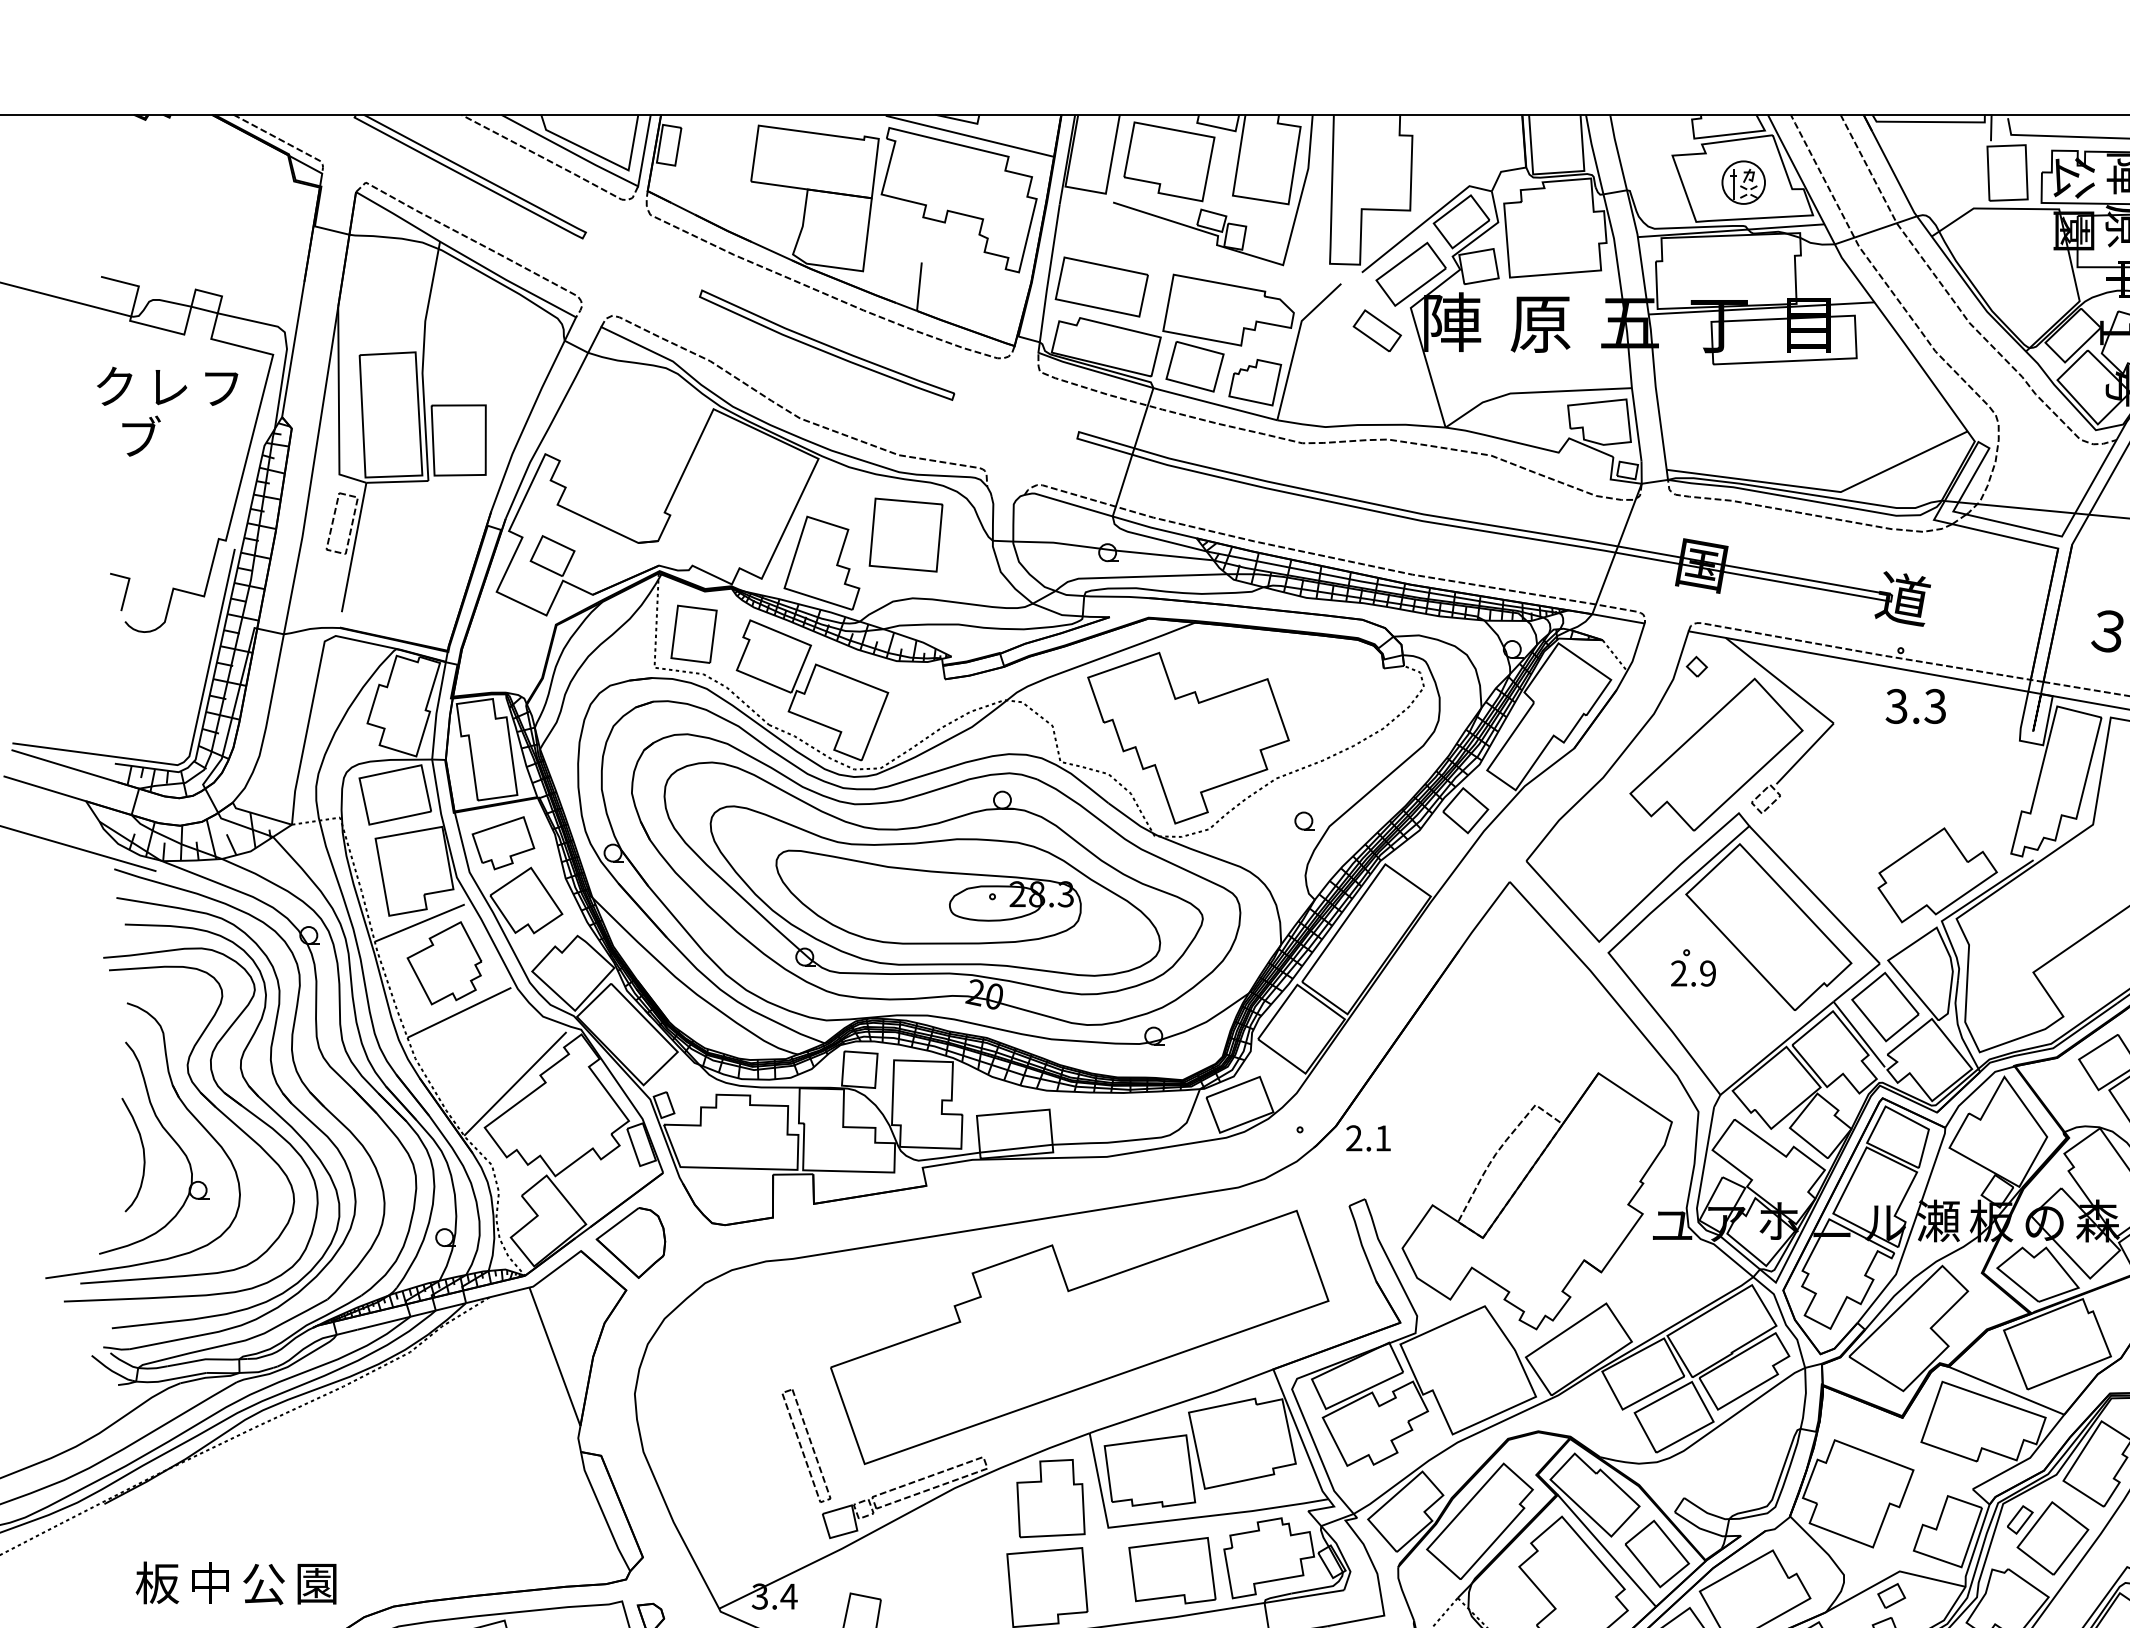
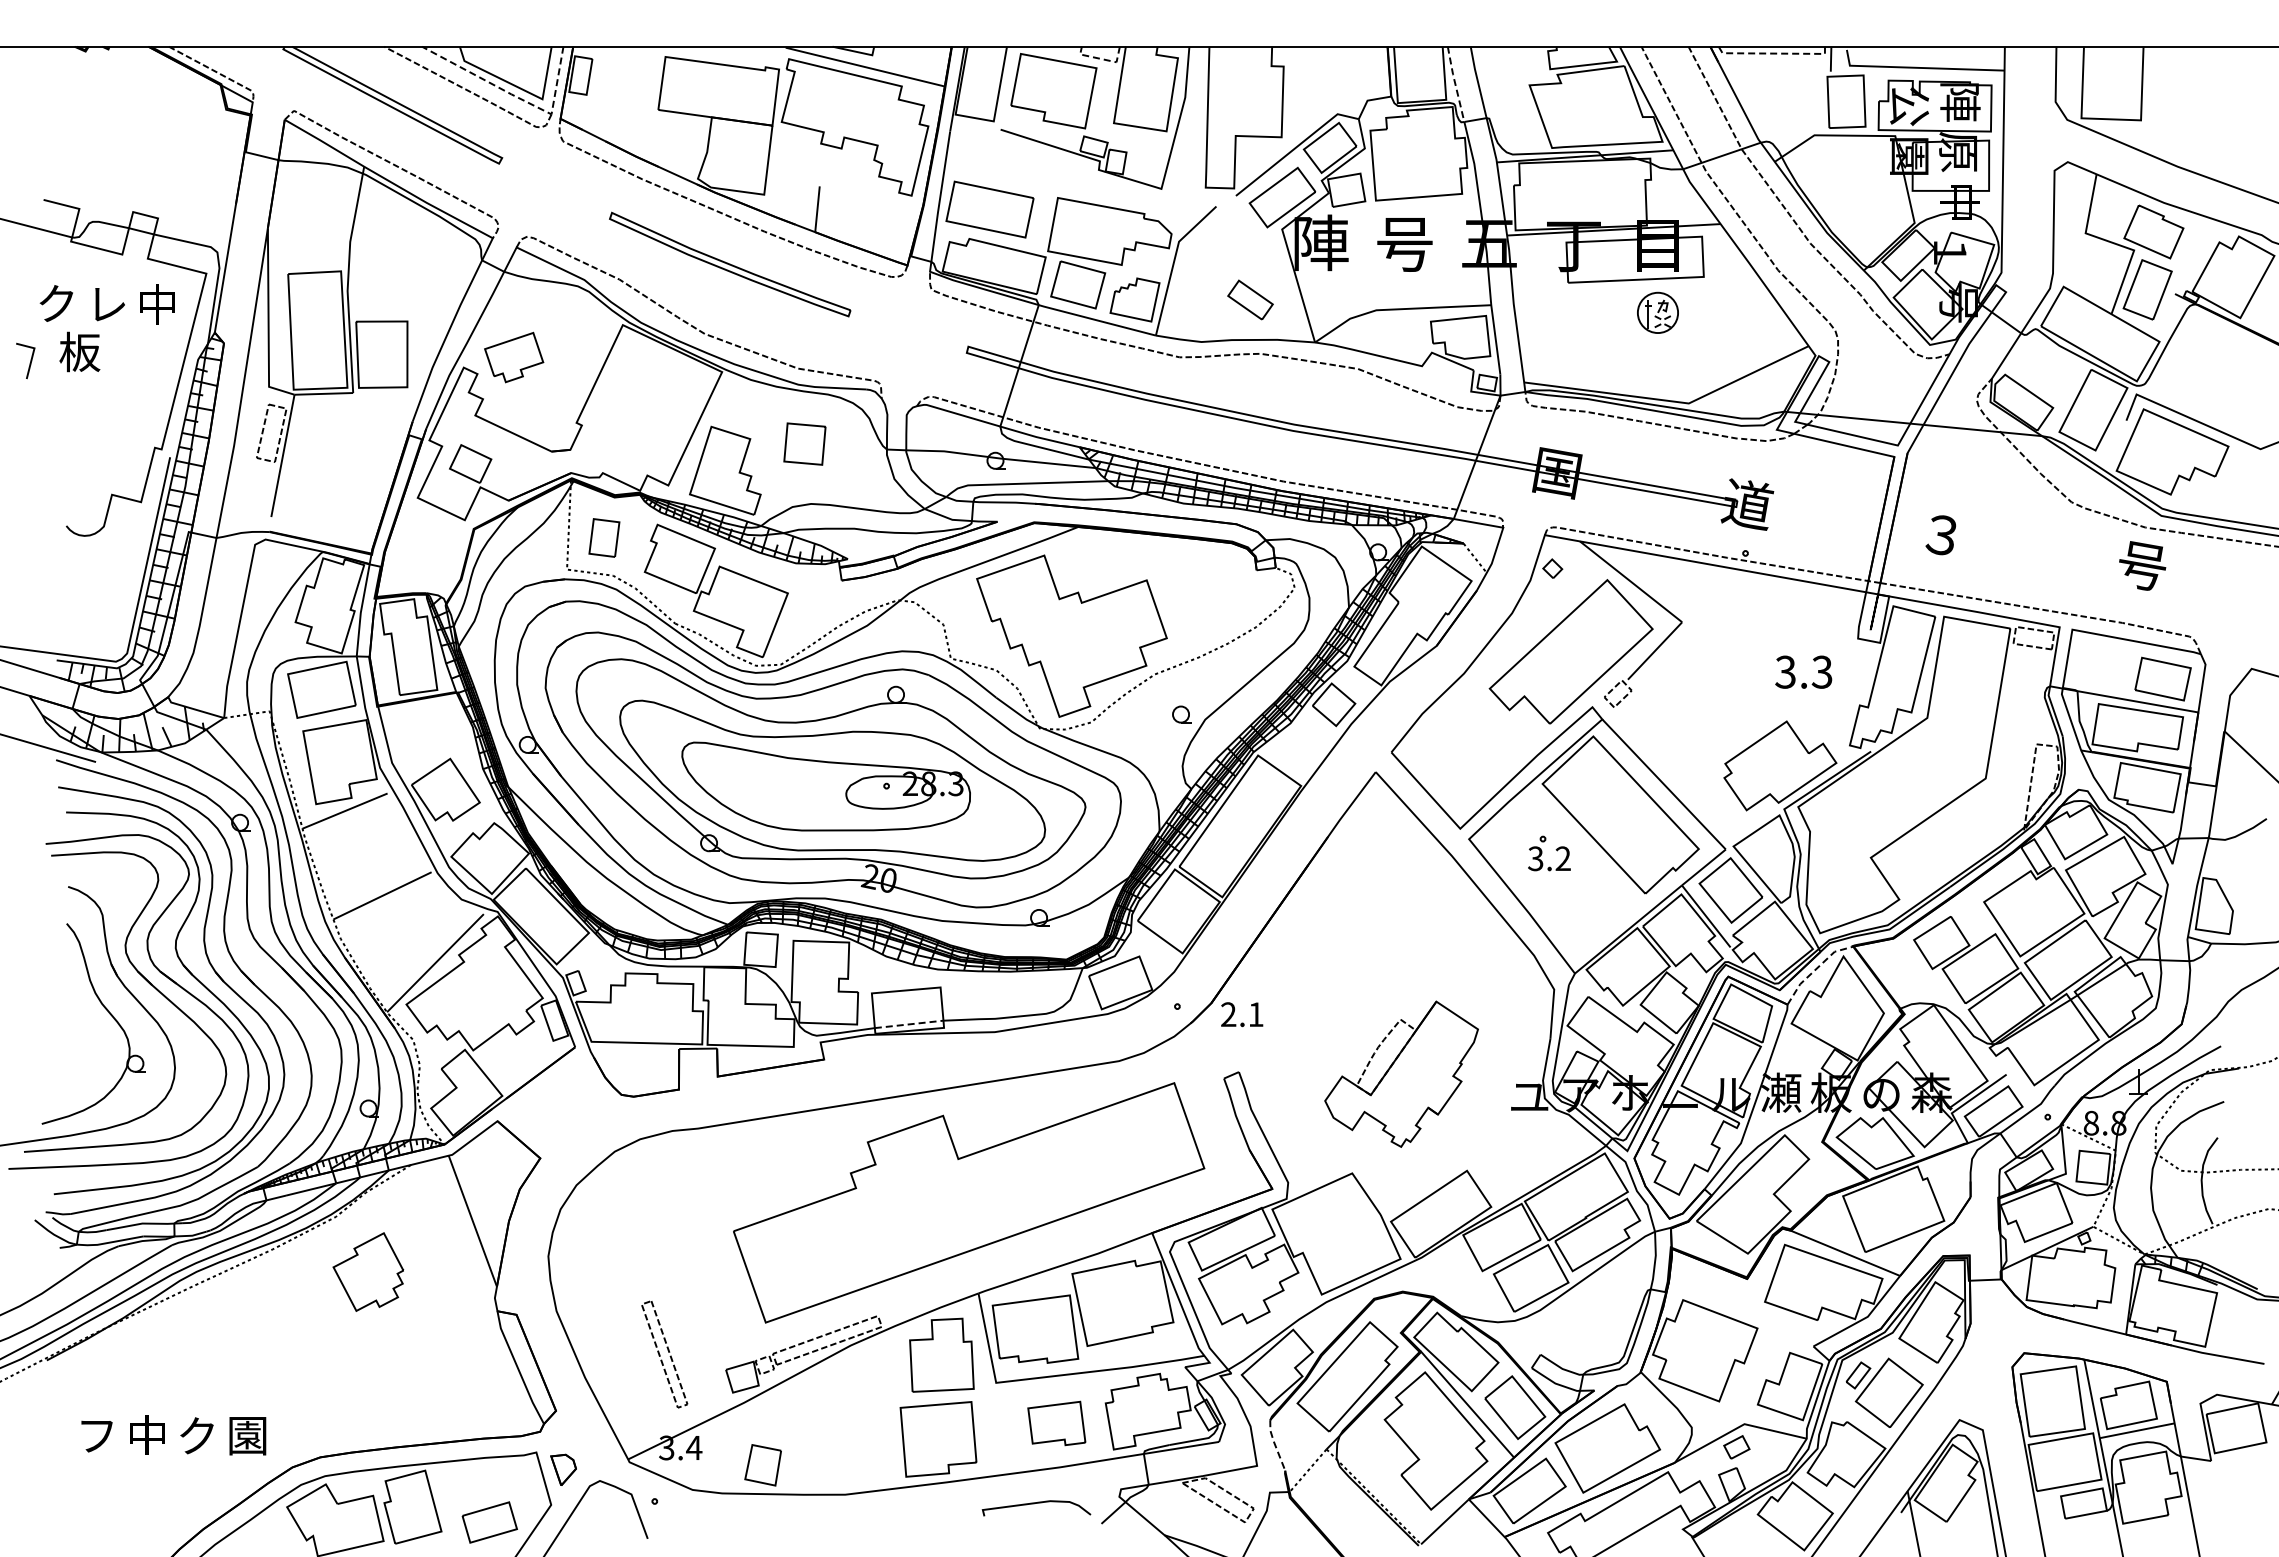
line: (1930, 121) -> (1773, 53), solid -> dashed
line: (1220, 128) -> (1102, 59), solid -> dashed
line: (1594, 154) -> (1455, 84), solid -> dashed
line: (601, 167) -> (516, 96), solid -> dashed
part: (1743, 182) -> (1657, 312), moved
text: (1540, 323) -> (1404, 244), 原 -> 号
part: (1377, 330) -> (1250, 299), moved
text: (221, 387) -> (157, 304), フ -> 中
text: (138, 437) -> (79, 351), ブ -> 板
part: (905, 534) -> (804, 443), size x0.6
line: (125, 591) -> (30, 360), moved
part: (694, 633) -> (604, 537), size x0.7
text: (1915, 705) -> (1803, 671), moved
part: (503, 843) -> (514, 357), moved
part: (444, 962) -> (368, 1271), moved
text: (1693, 973) -> (1549, 858), 2.9 -> 3.2
line: (1975, 1090) -> (1816, 969), solid -> dashed
line: (1016, 1148) -> (909, 1024), solid -> dashed
curve: (143, 1155) -> (83, 1030), removed
part: (1537, 1201) -> (1401, 1074), size x0.6
part: (630, 1242) -> (544, 1113), removed
part: (806, 1445) -> (664, 1354), moved
part: (1172, 1570) -> (1056, 1423), size x0.7
text: (156, 1582) -> (96, 1434), 板 -> フ
text: (263, 1584) -> (197, 1436), 公 -> ク
line: (1403, 1594) -> (1275, 1445), solid -> dashed

